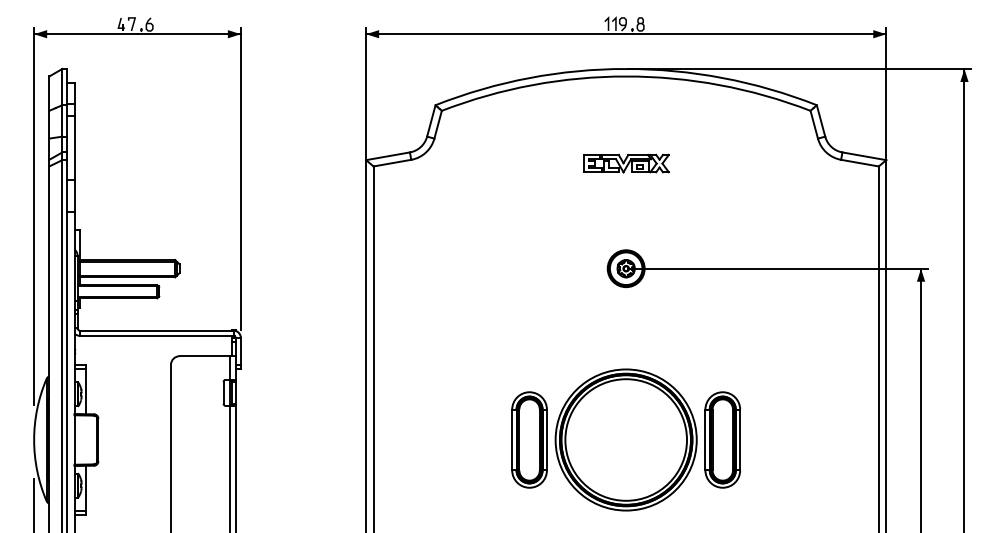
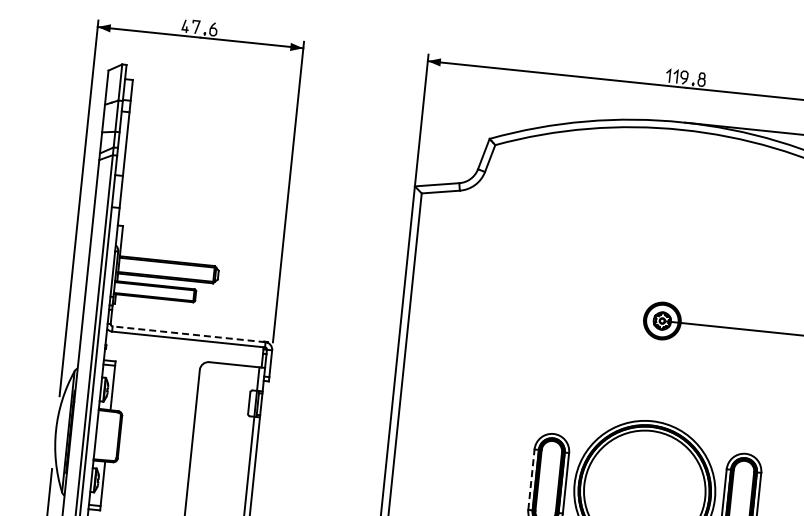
part: (626, 163) -> (673, 216), removed
line: (156, 330) -> (188, 334), solid -> dashed
line: (512, 439) -> (531, 479), solid -> dashed

